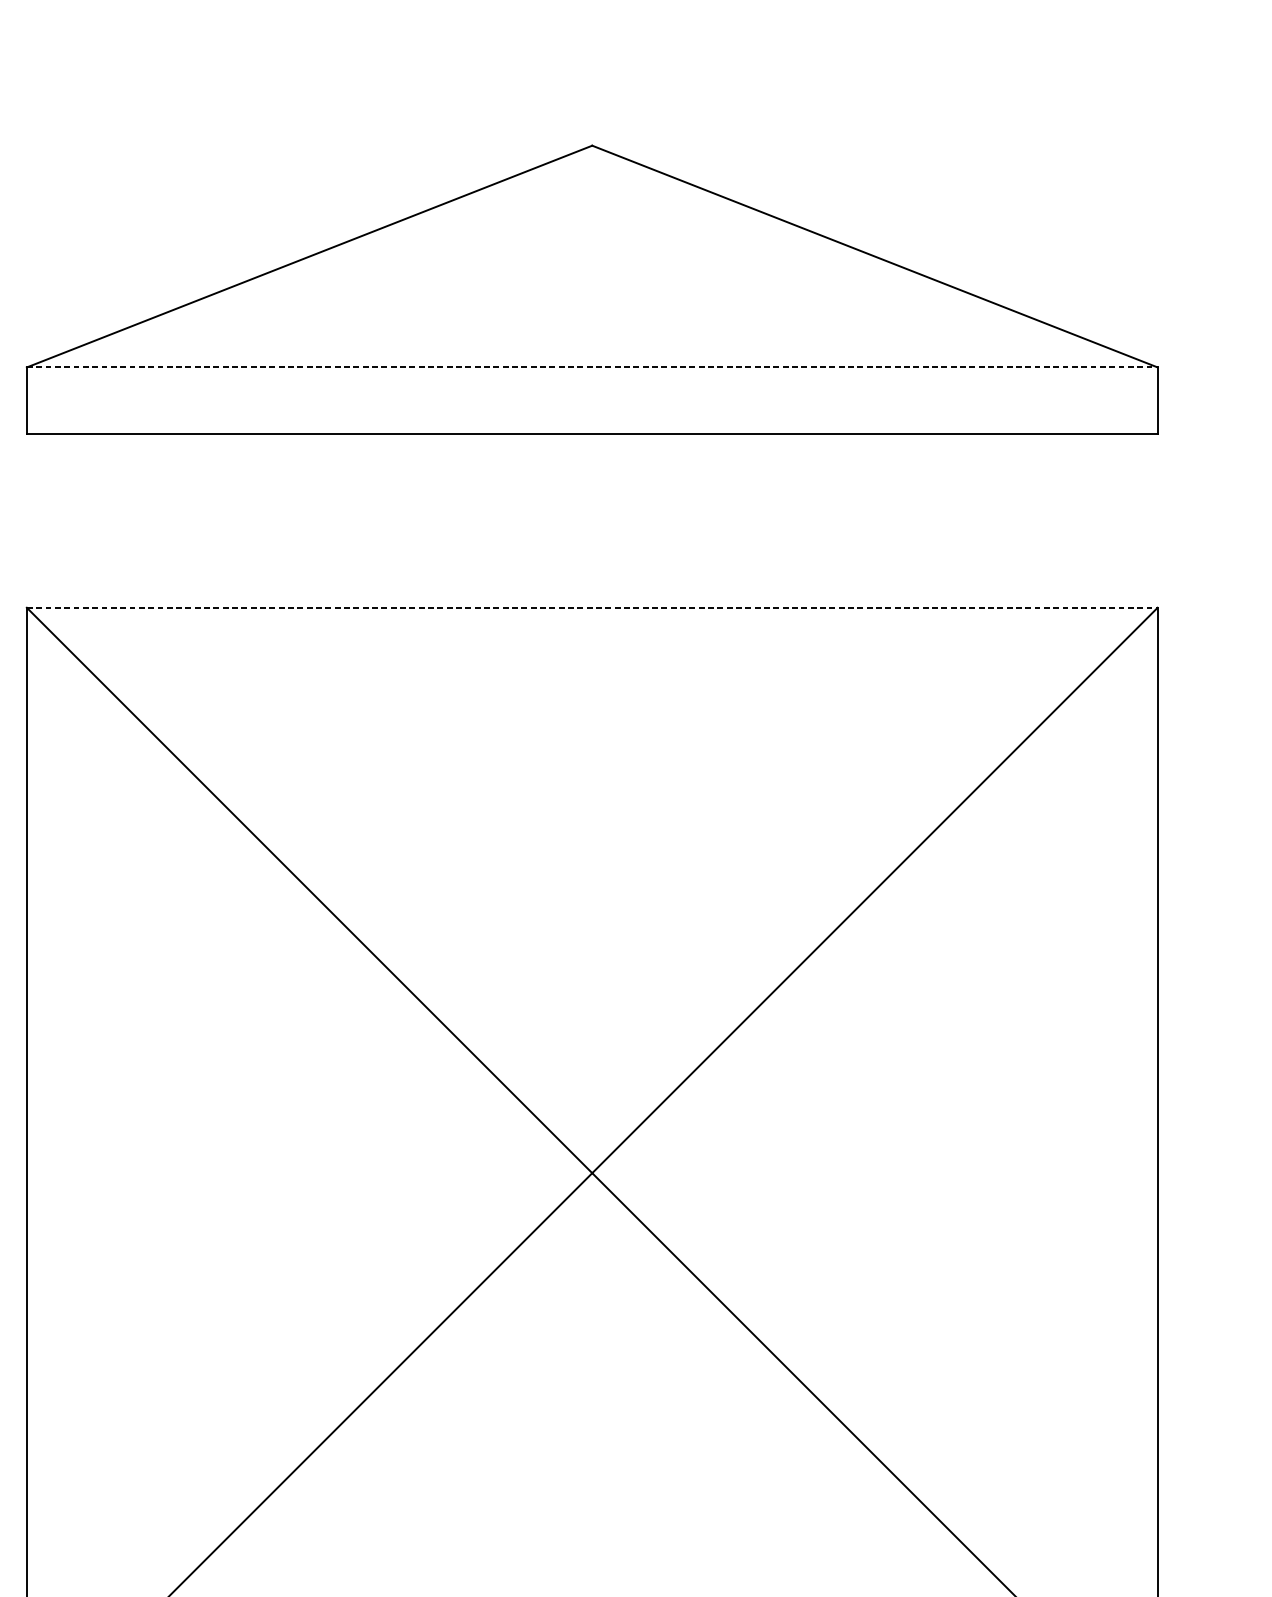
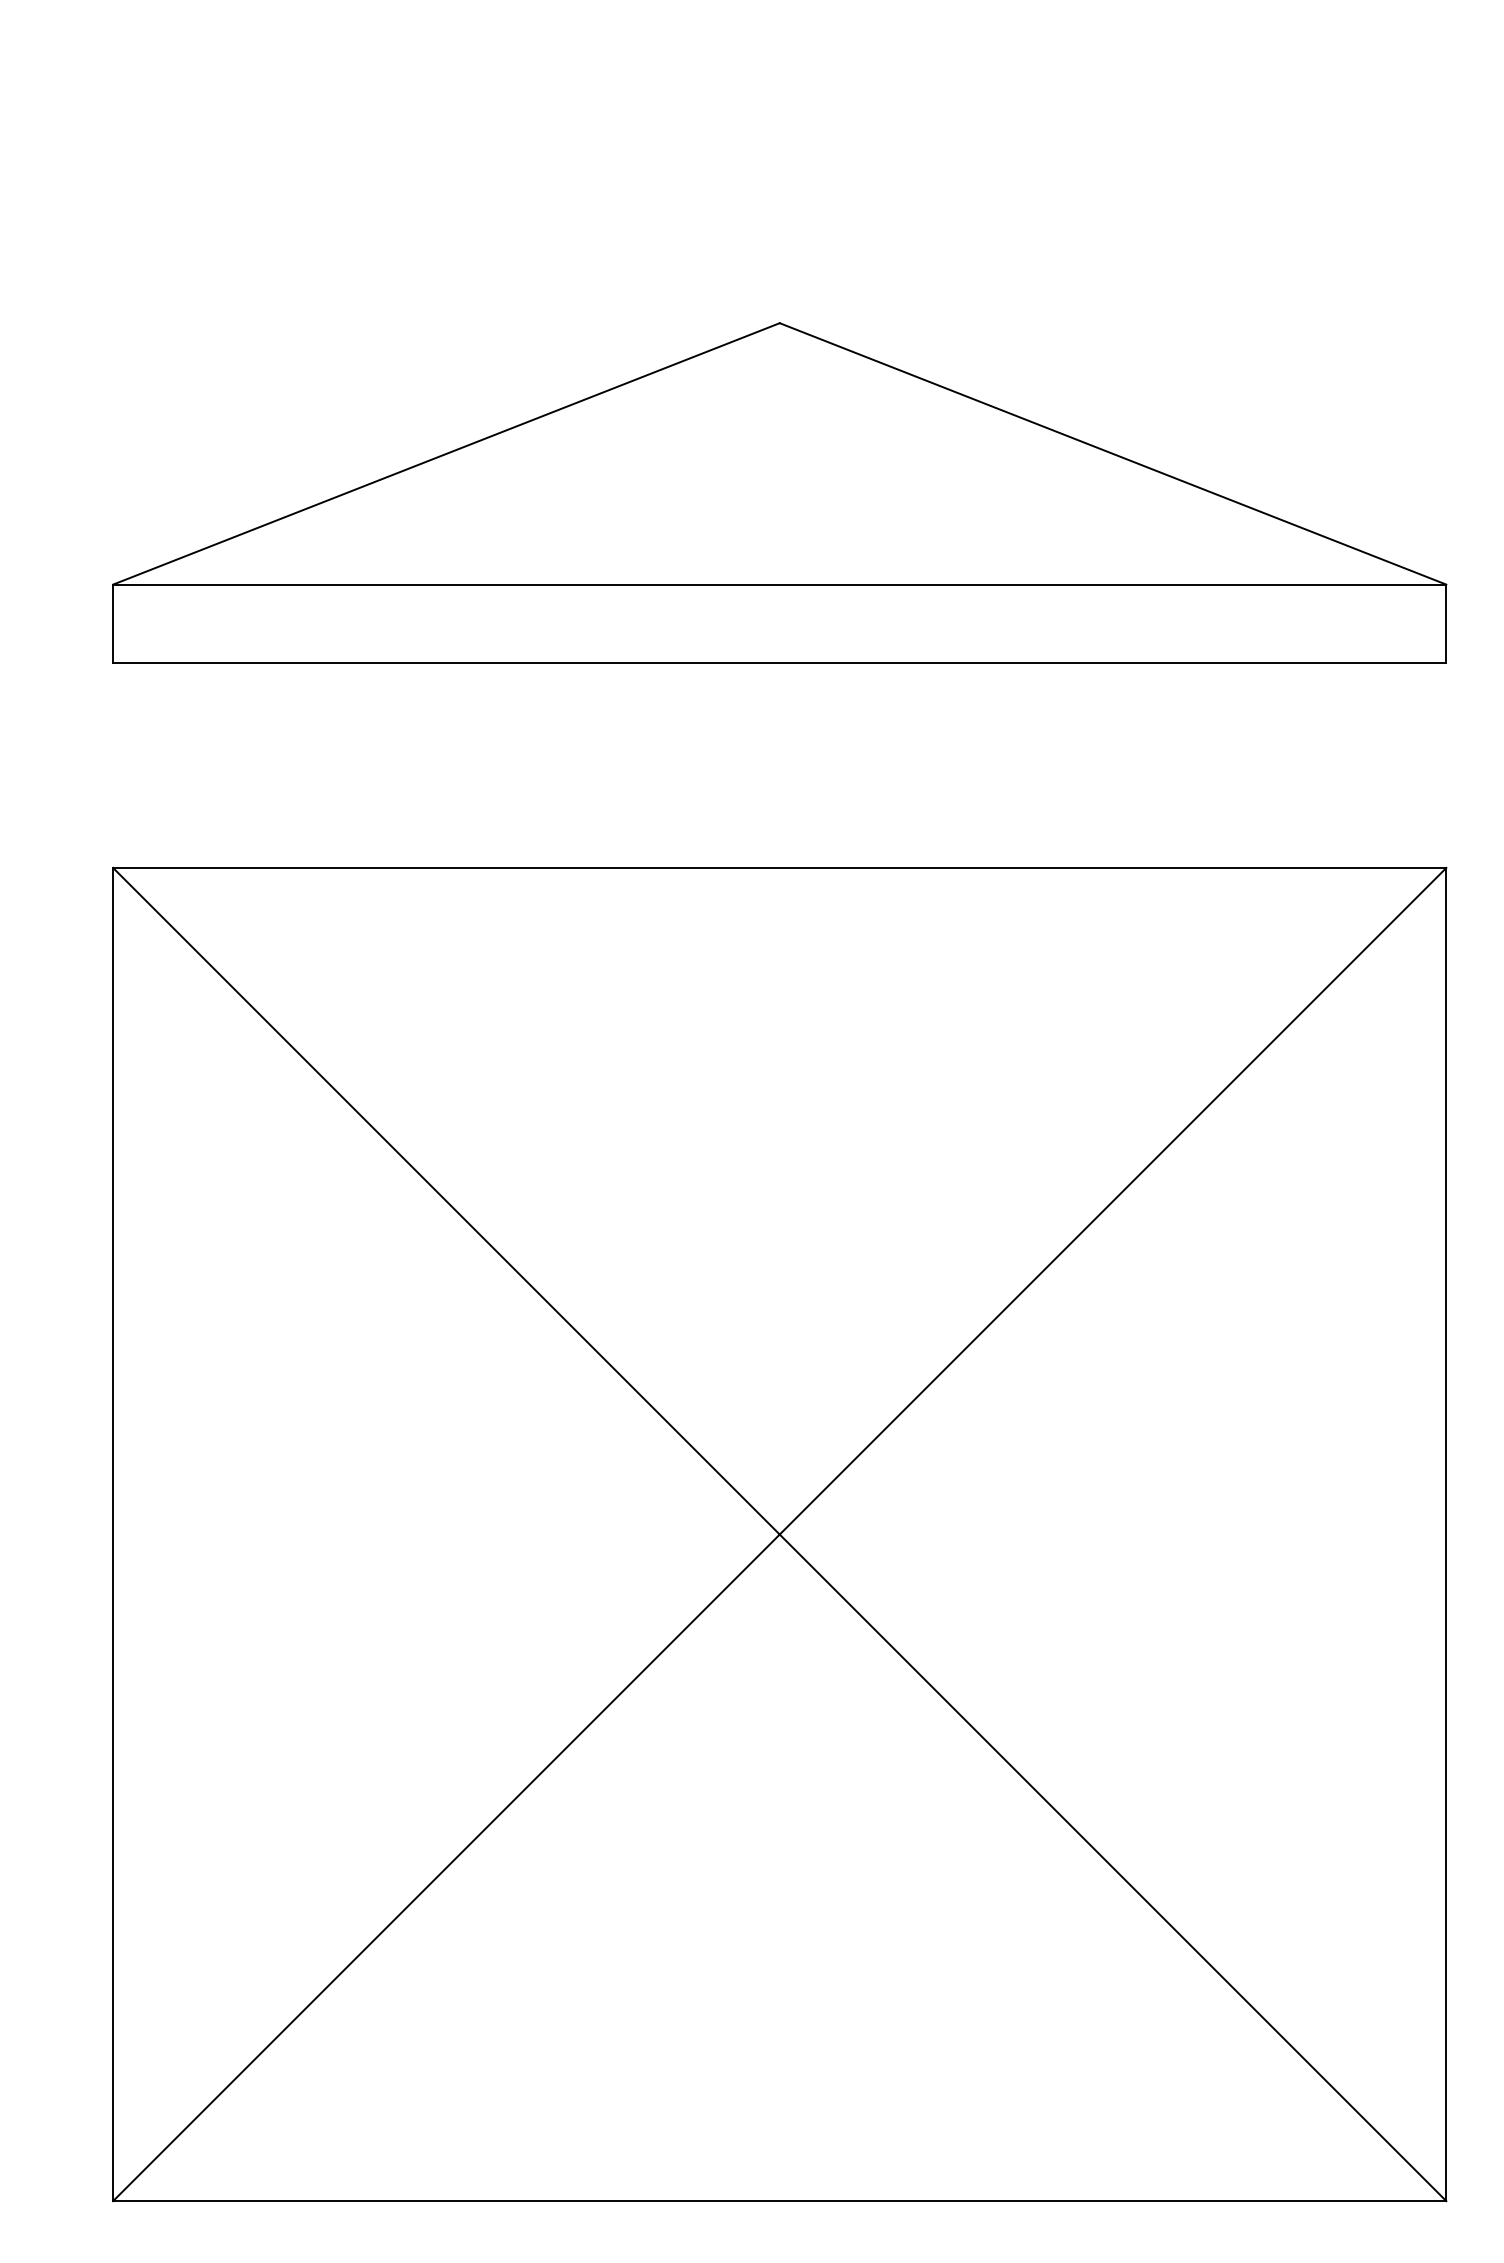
line: (592, 367) -> (779, 584), dashed -> solid
line: (592, 607) -> (779, 867), dashed -> solid

